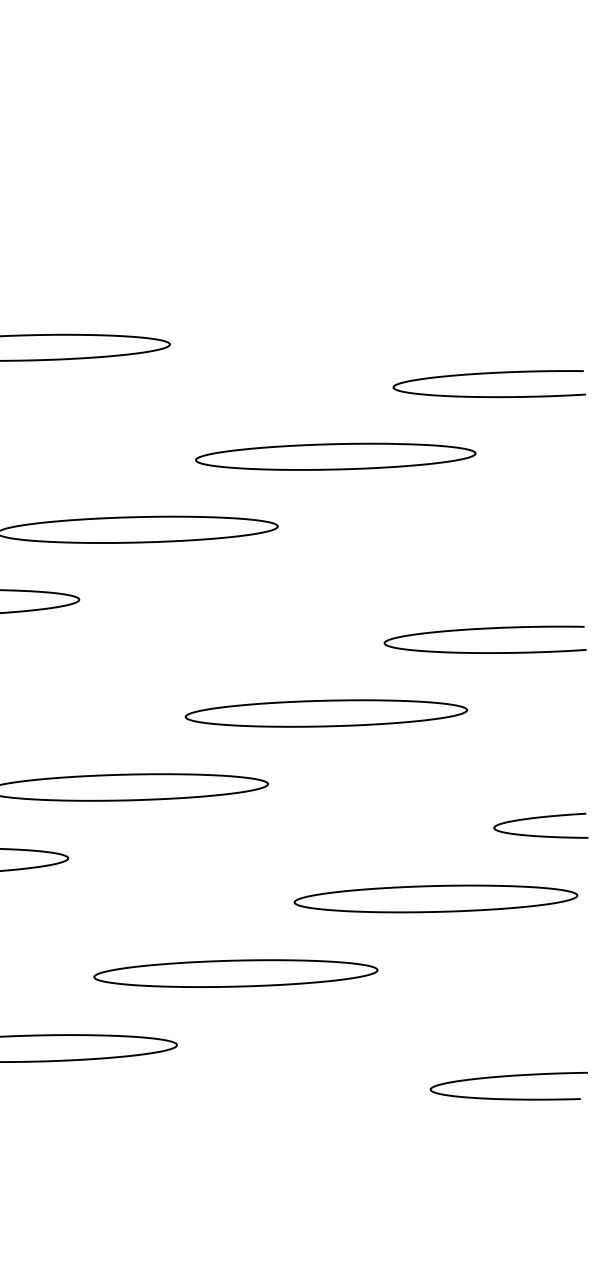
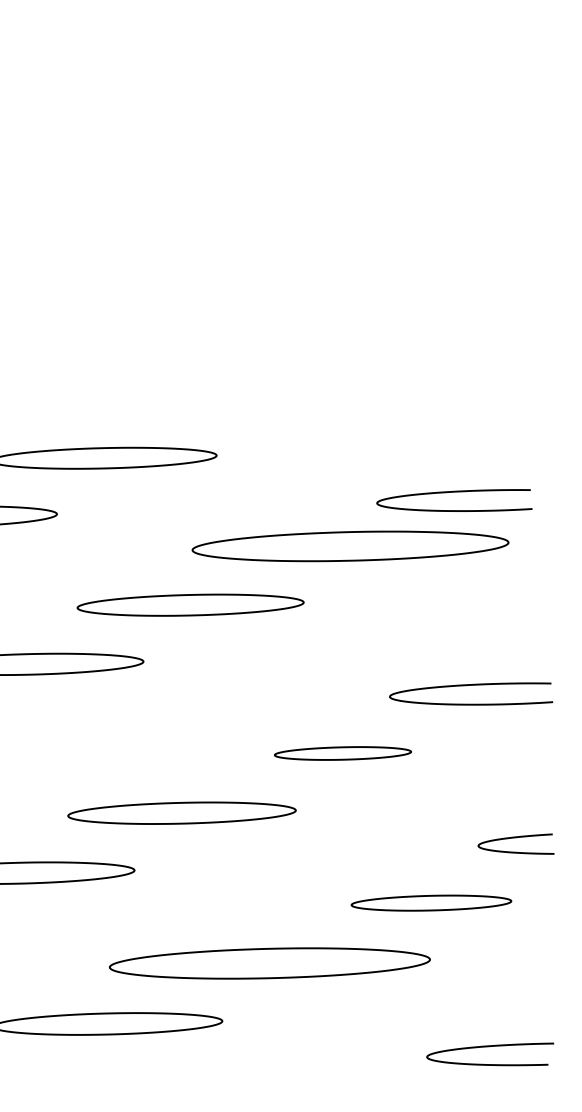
curve: (489, 374) -> (454, 492), moved
part: (335, 455) -> (350, 545), size x1.4
part: (325, 713) -> (342, 753), size x0.6
part: (436, 898) -> (431, 902), size x0.7
part: (235, 973) -> (269, 963), size x1.4

